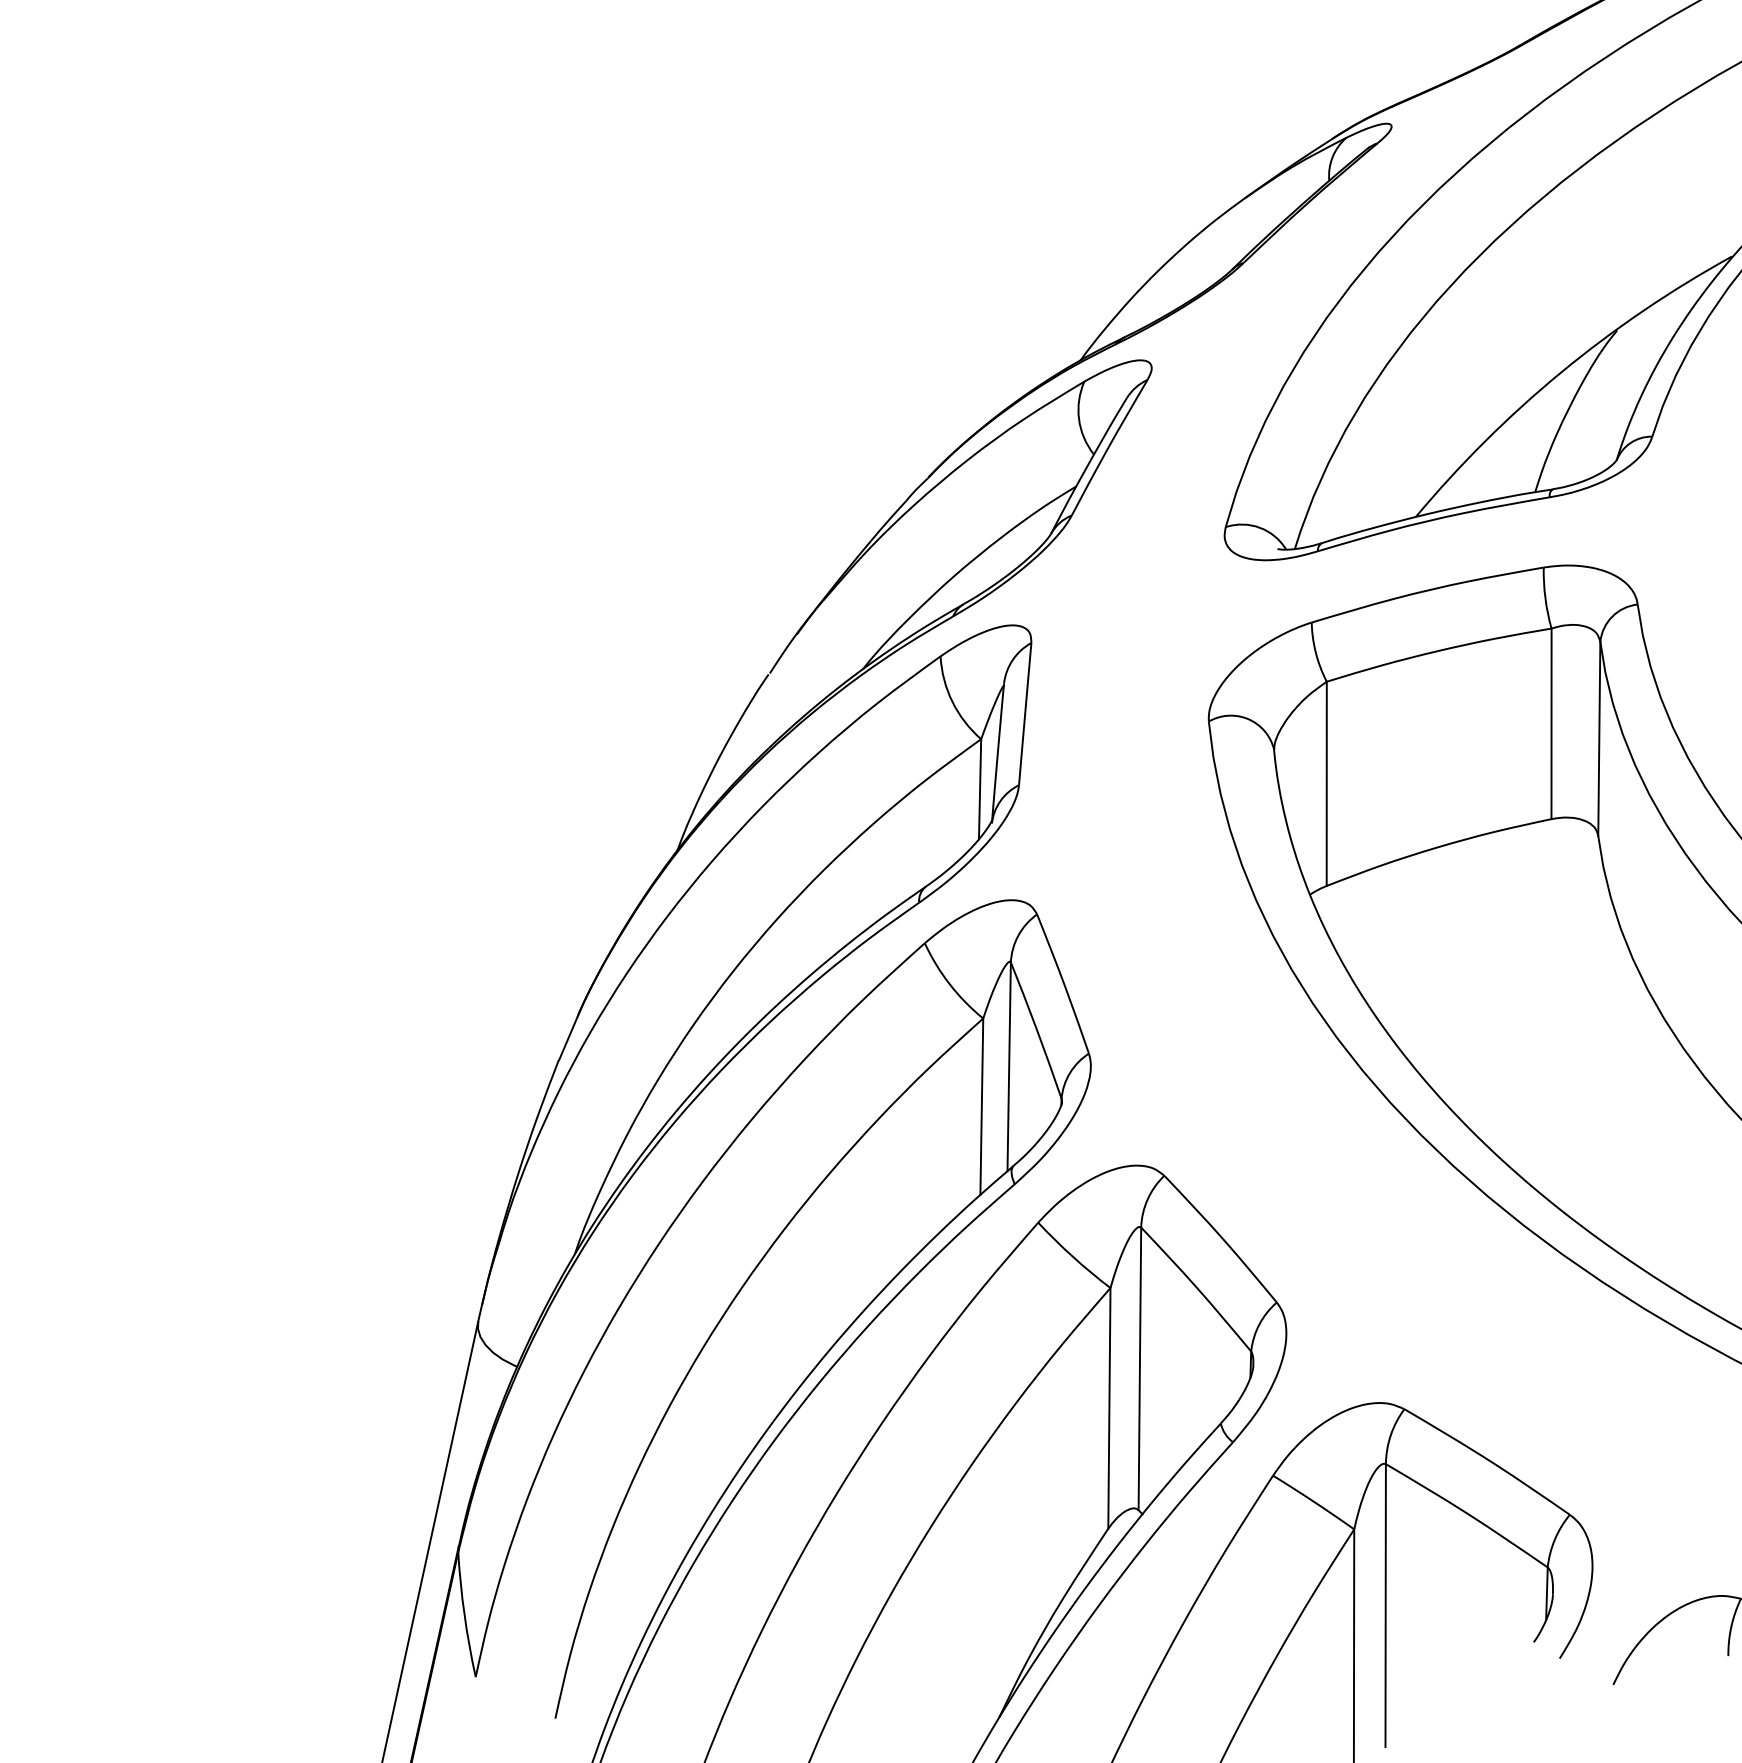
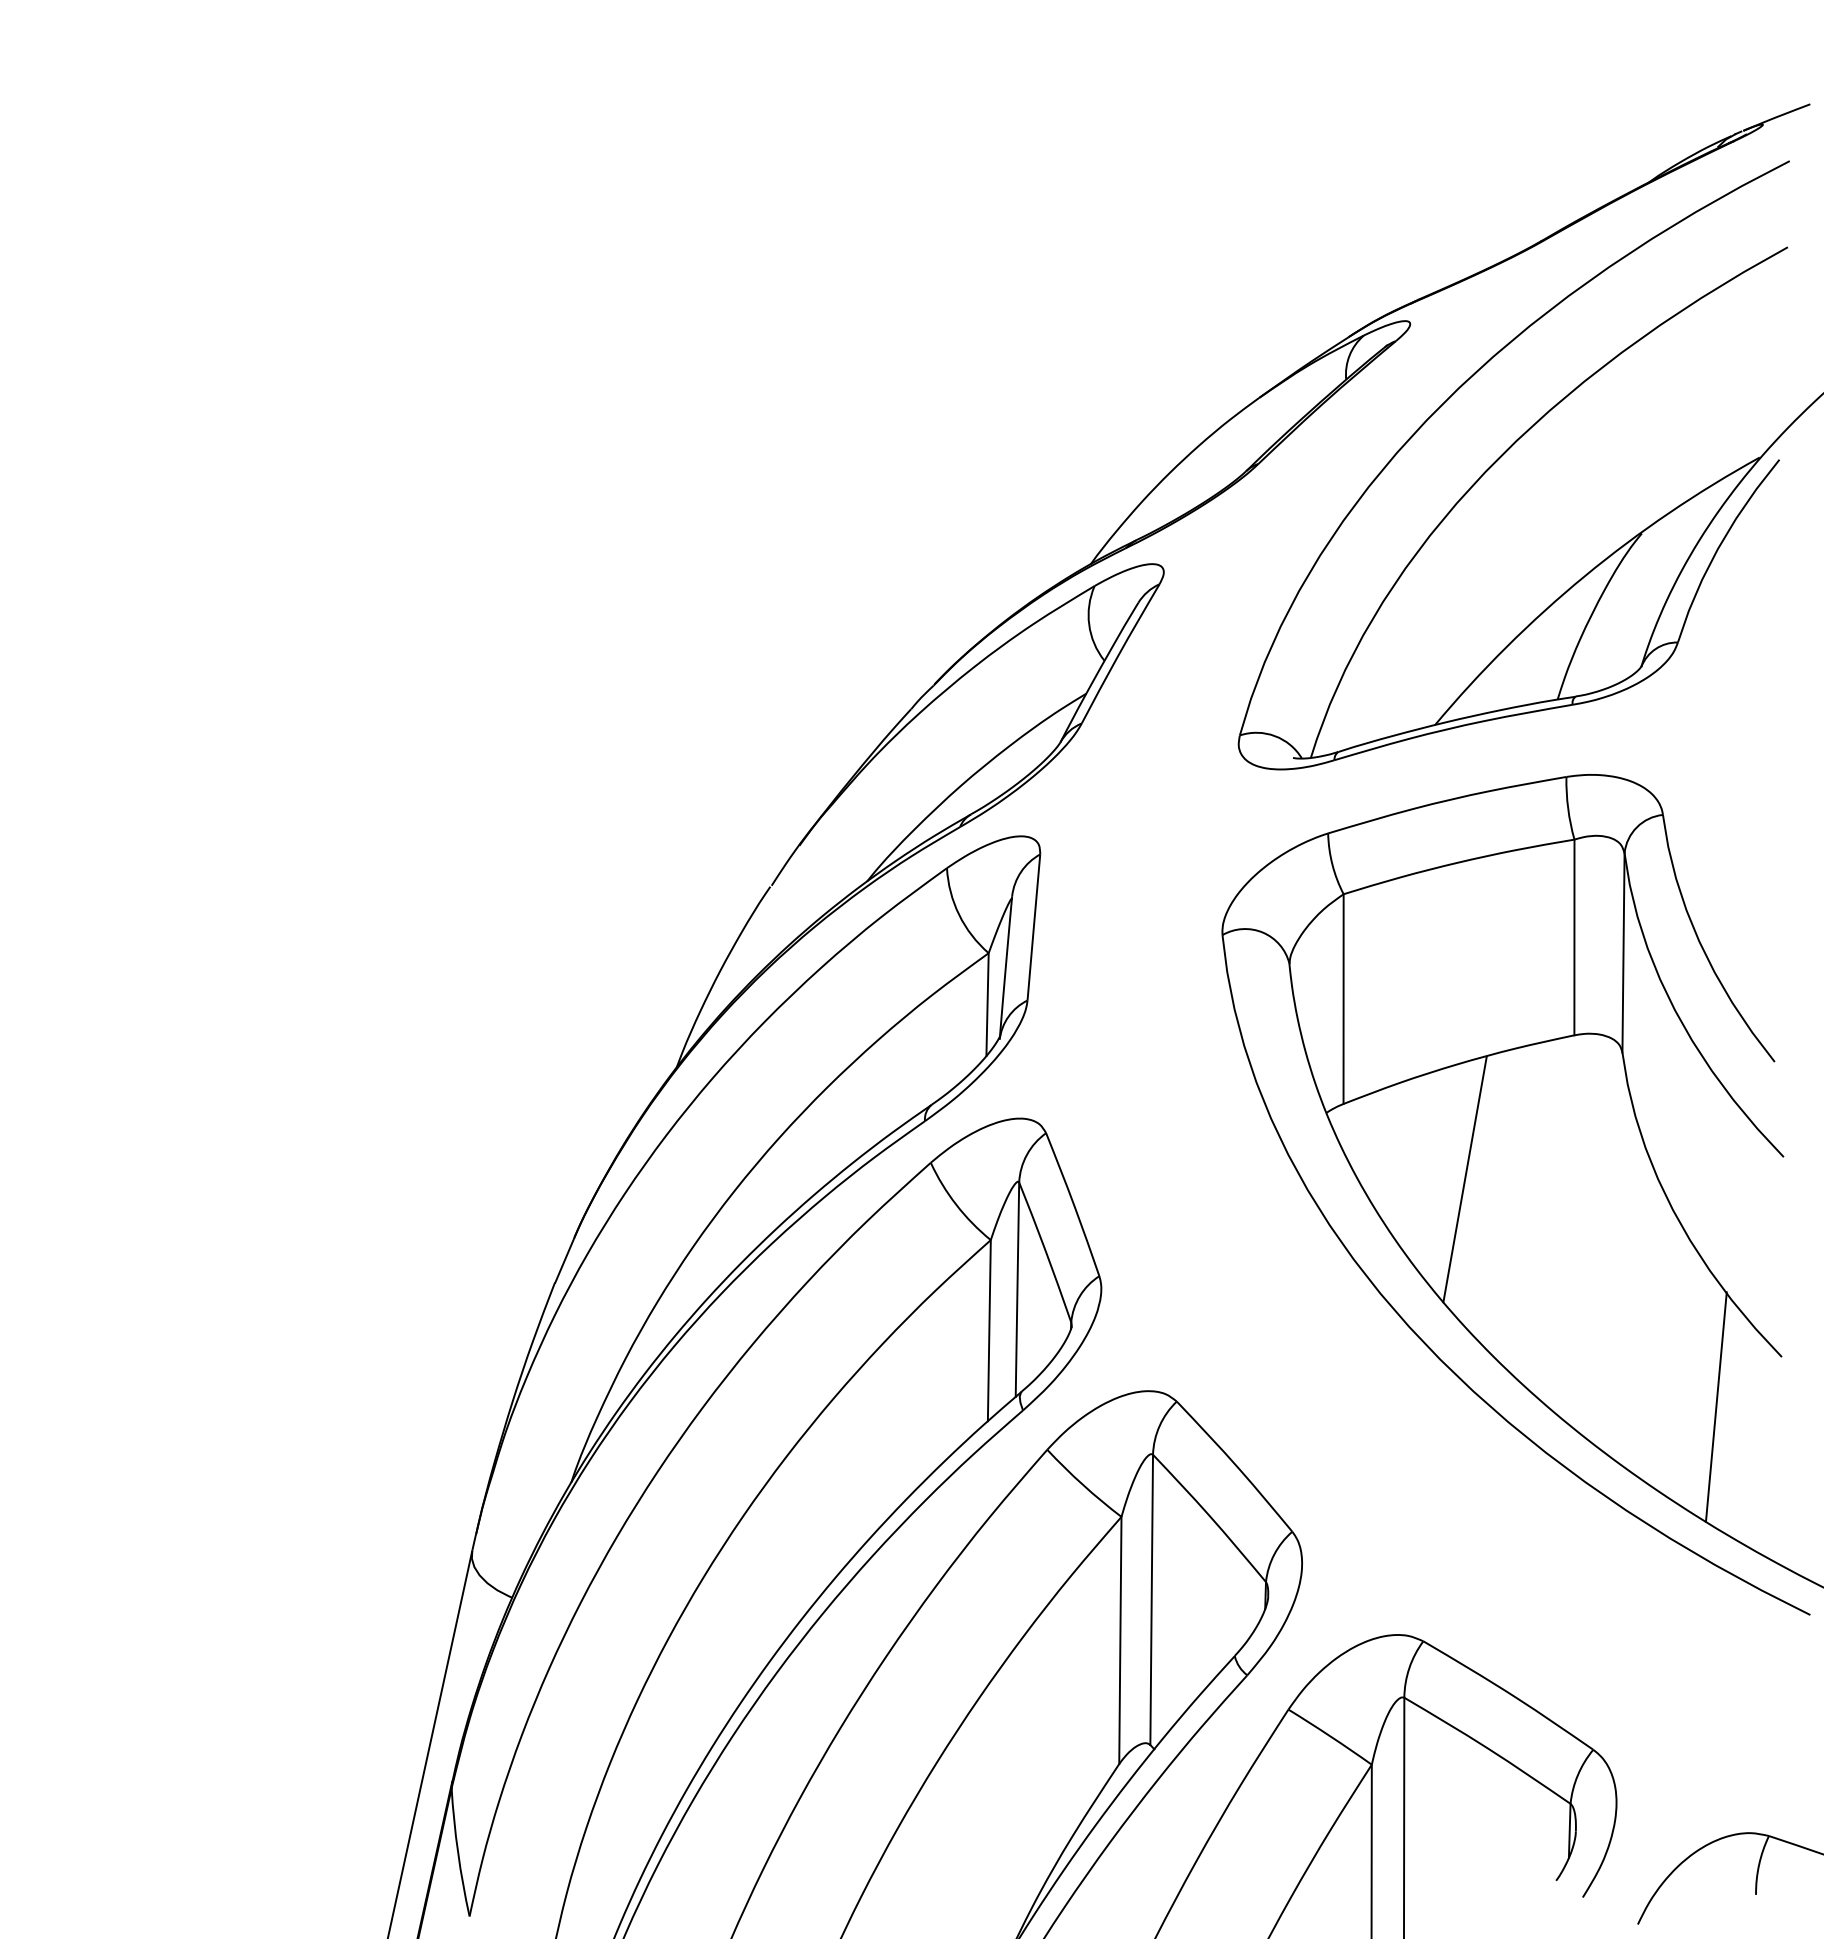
line: (1444, 959) -> (1464, 1179), added
line: (1688, 1180) -> (1715, 1406), added

